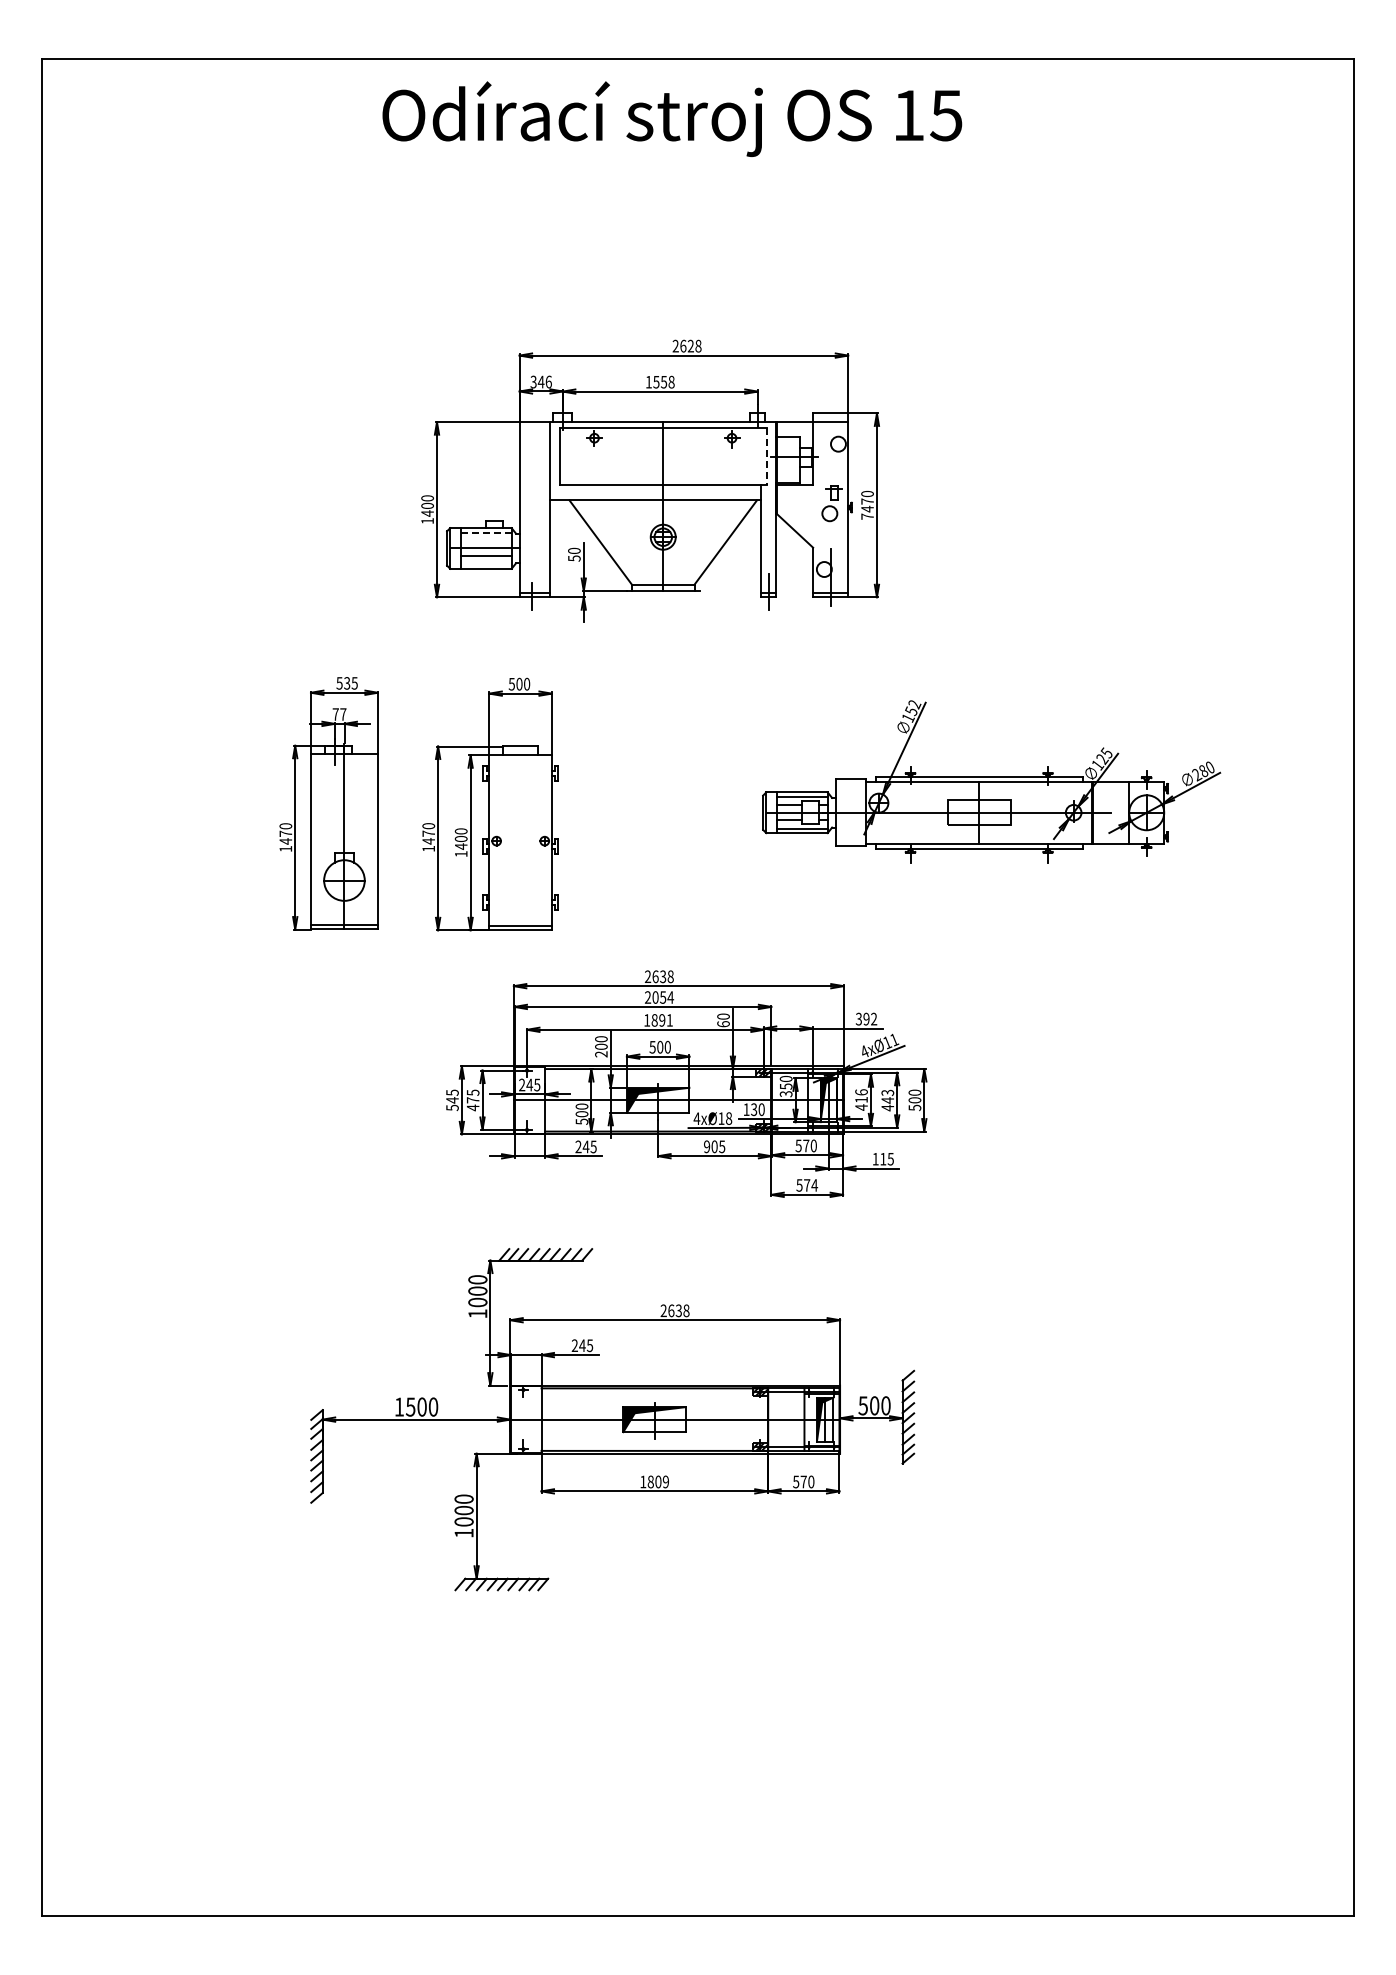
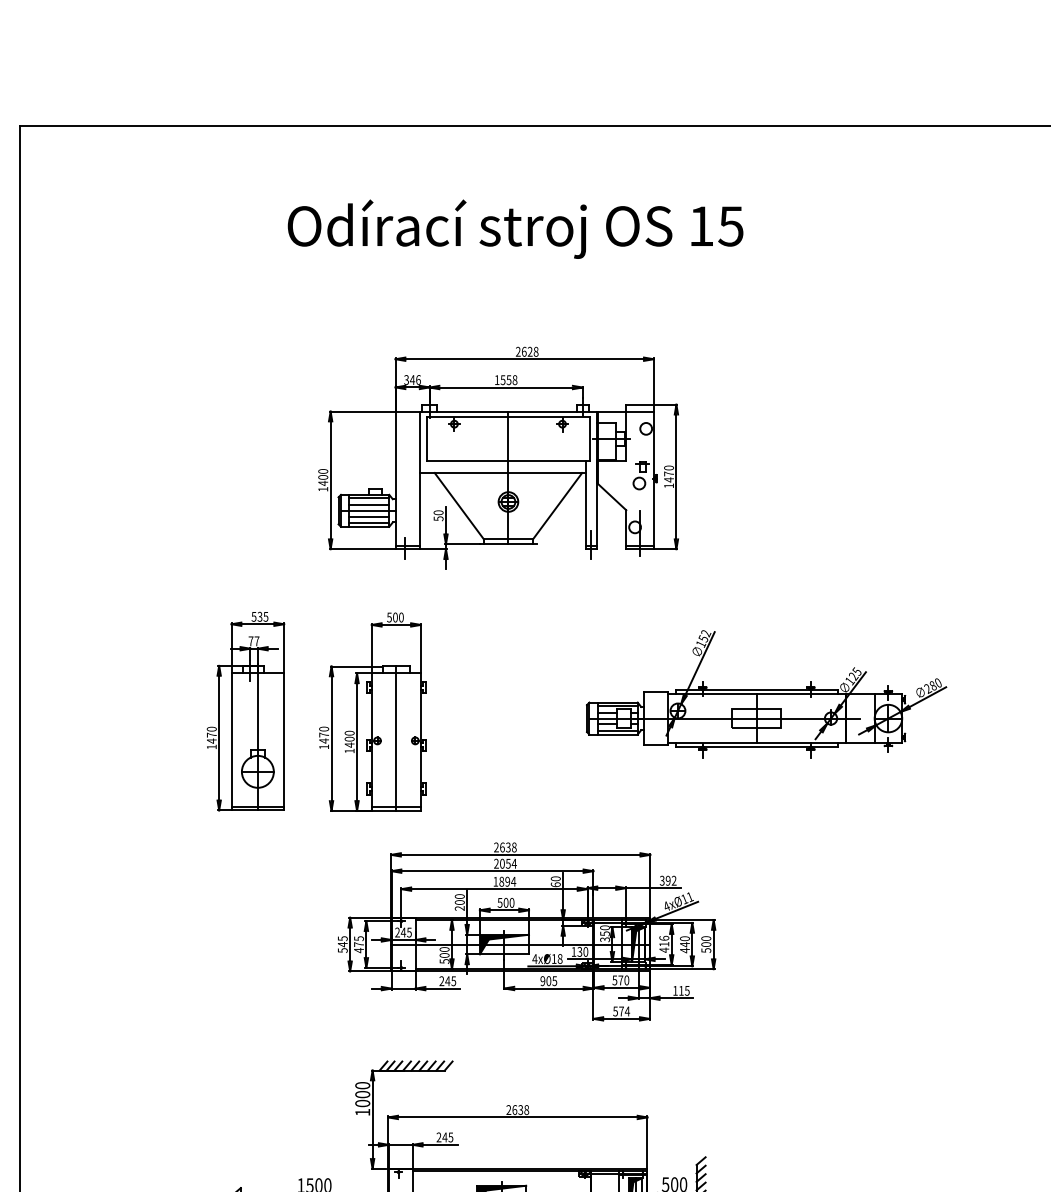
text: (672, 118) -> (515, 228), moved
line: (766, 457) -> (589, 439), dashed -> solid
text: (867, 516) -> (669, 485), 7470 -> 1470
line: (486, 532) -> (369, 498), dashed -> solid
line: (485, 541) -> (368, 505), added
line: (485, 564) -> (368, 523), added
line: (520, 838) -> (396, 738), added
text: (669, 1020) -> (513, 881), 1891 -> 1894
text: (887, 1092) -> (684, 938), 443 -> 440

